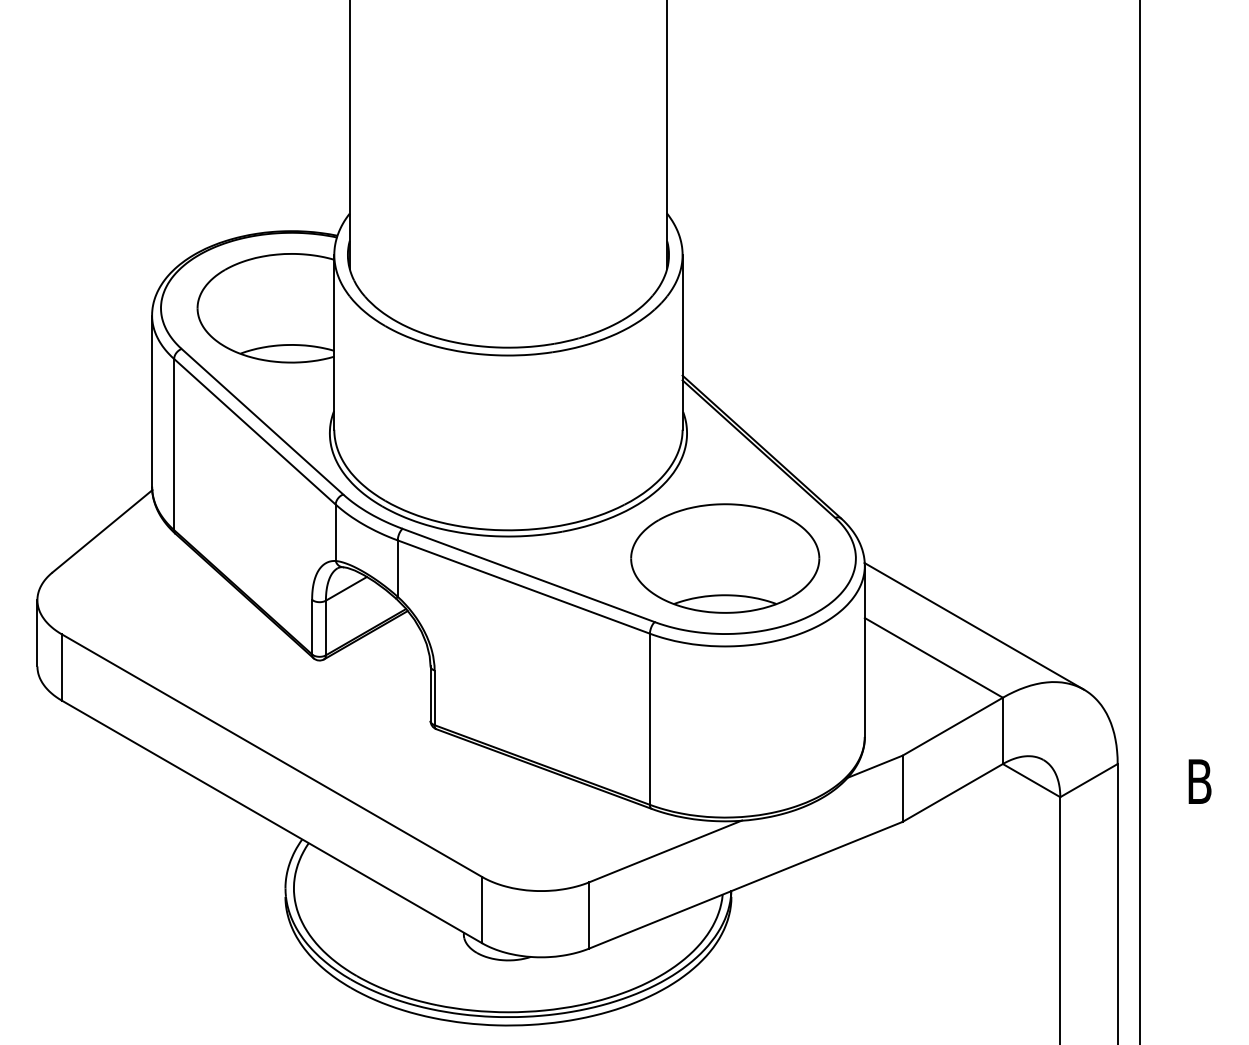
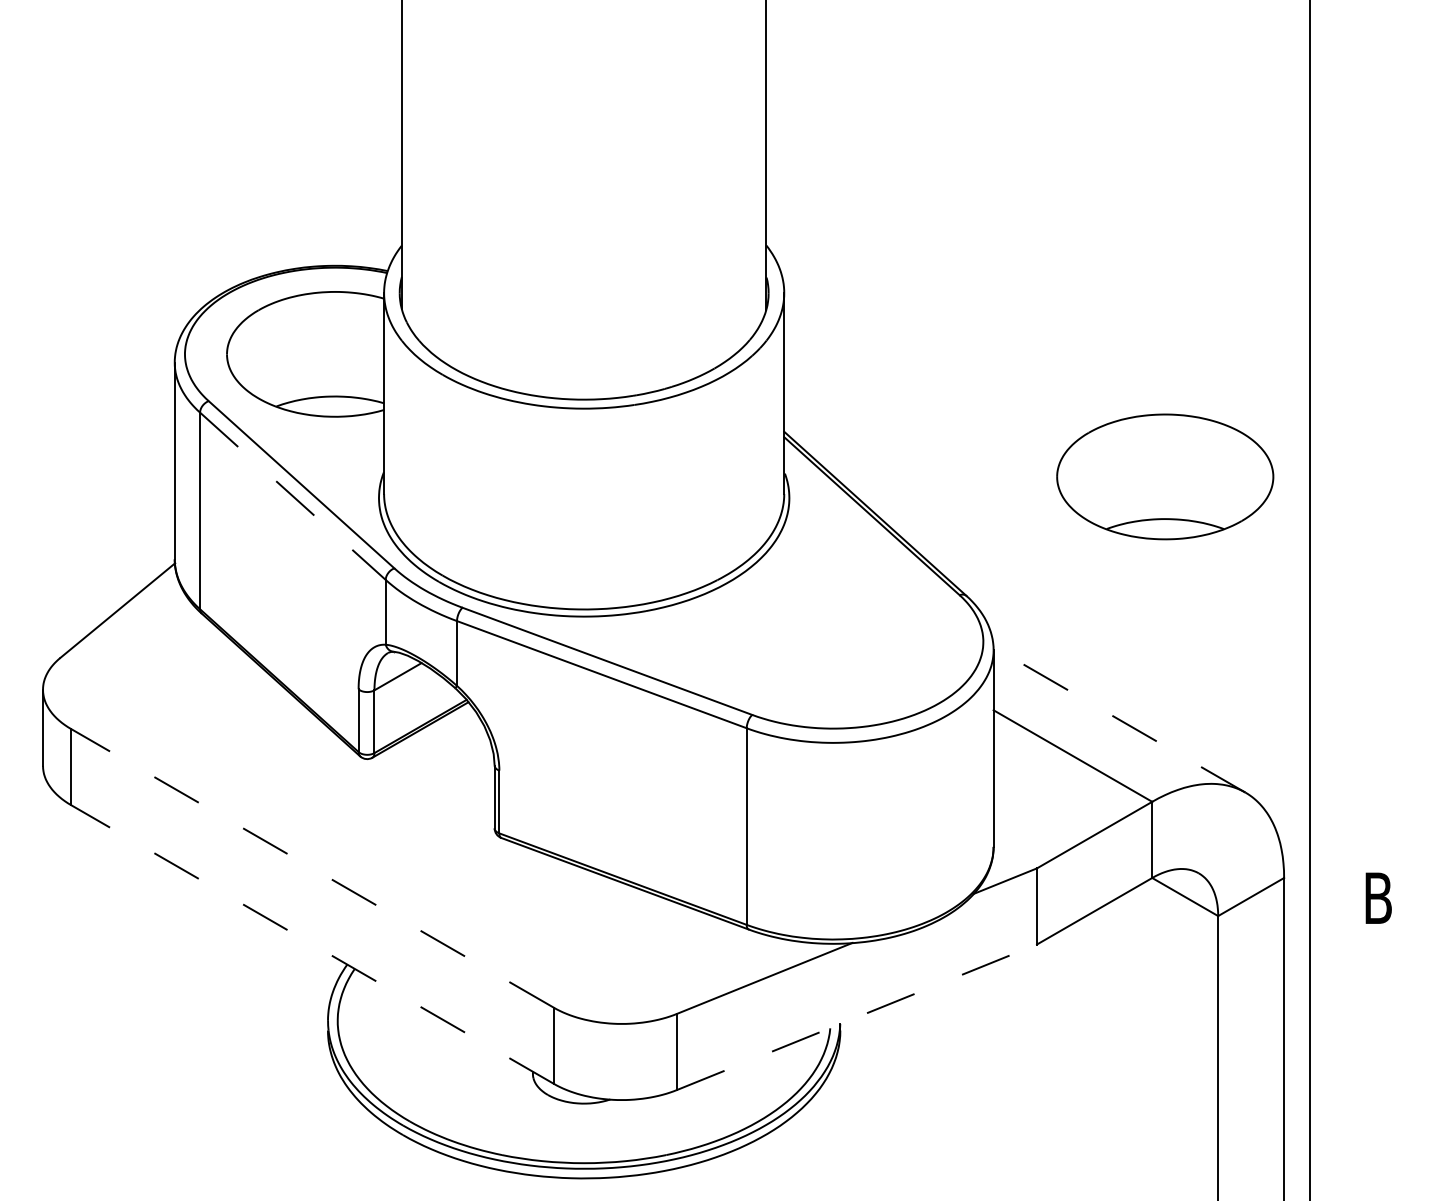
line: (254, 431) -> (292, 496), solid -> dashed
part: (725, 558) -> (1165, 476), moved
line: (974, 626) -> (1119, 719), solid -> dashed
line: (271, 755) -> (312, 868), solid -> dashed
line: (271, 821) -> (312, 944), solid -> dashed
line: (746, 885) -> (857, 1017), solid -> dashed

